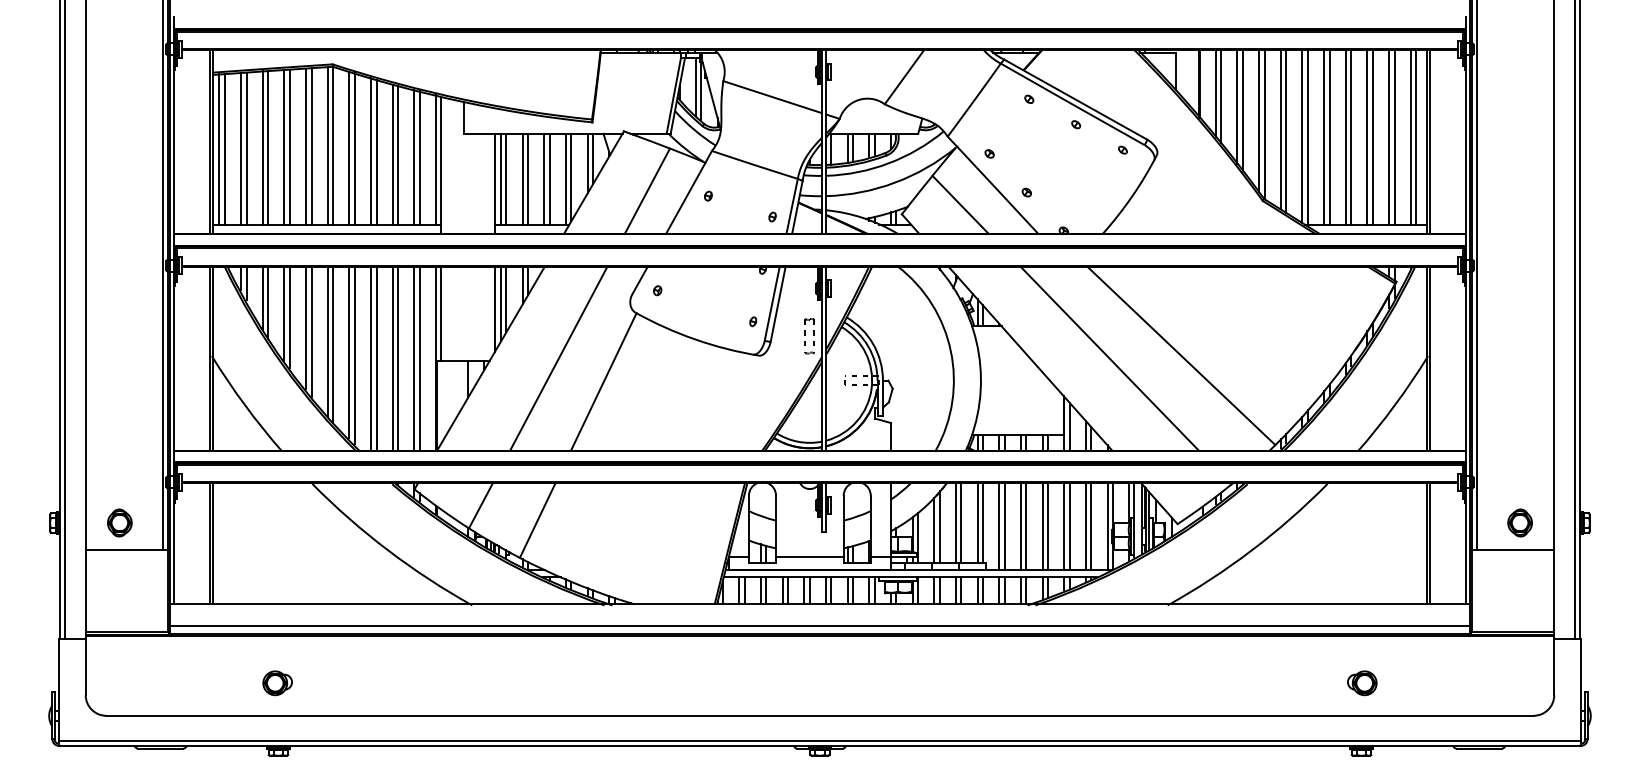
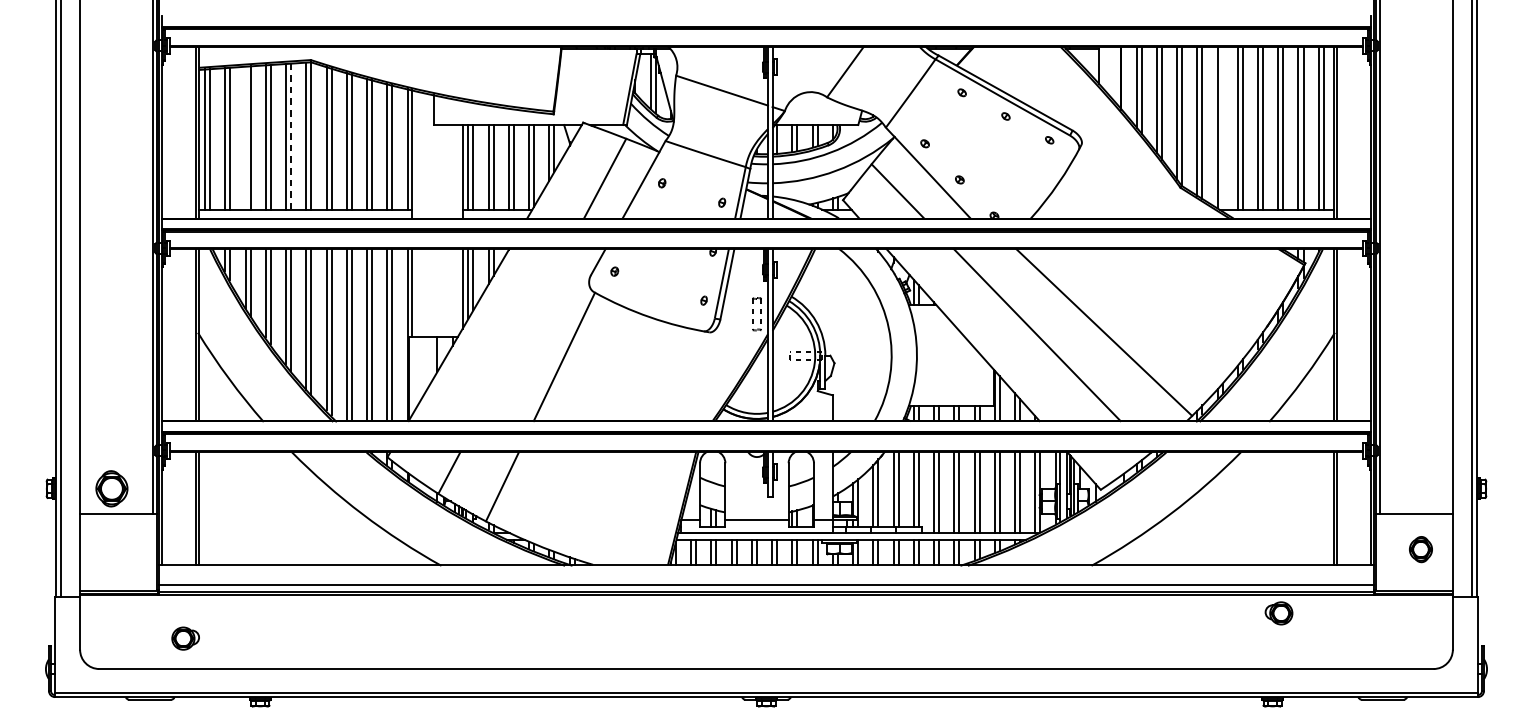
line: (1307, 136) -> (1222, 127), removed
line: (311, 146) -> (291, 136), solid -> dashed
line: (262, 147) -> (245, 137), removed
line: (558, 358) -> (522, 335), removed
part: (119, 522) -> (111, 488), size x1.4
part: (1519, 522) -> (1420, 549), moved
part: (277, 683) -> (185, 638), moved
part: (1362, 683) -> (1279, 613), moved

